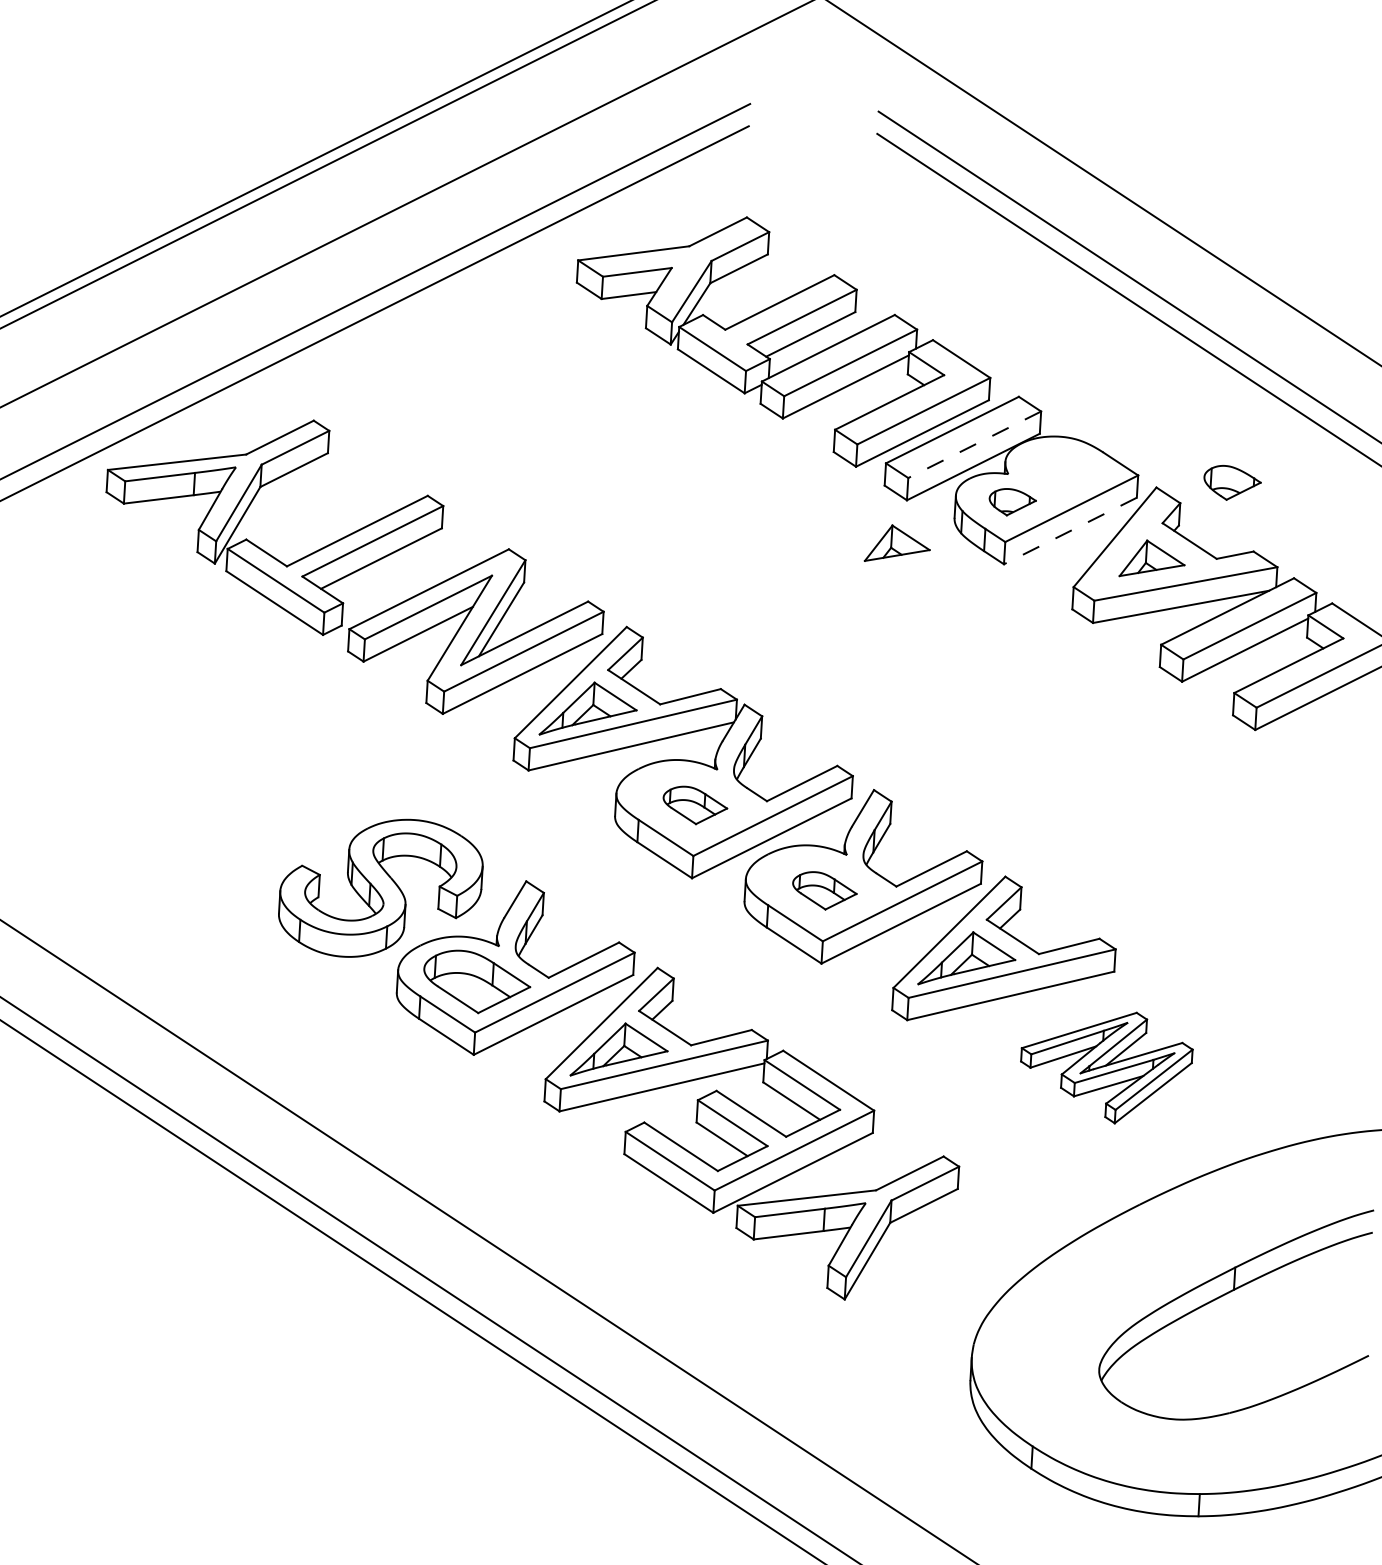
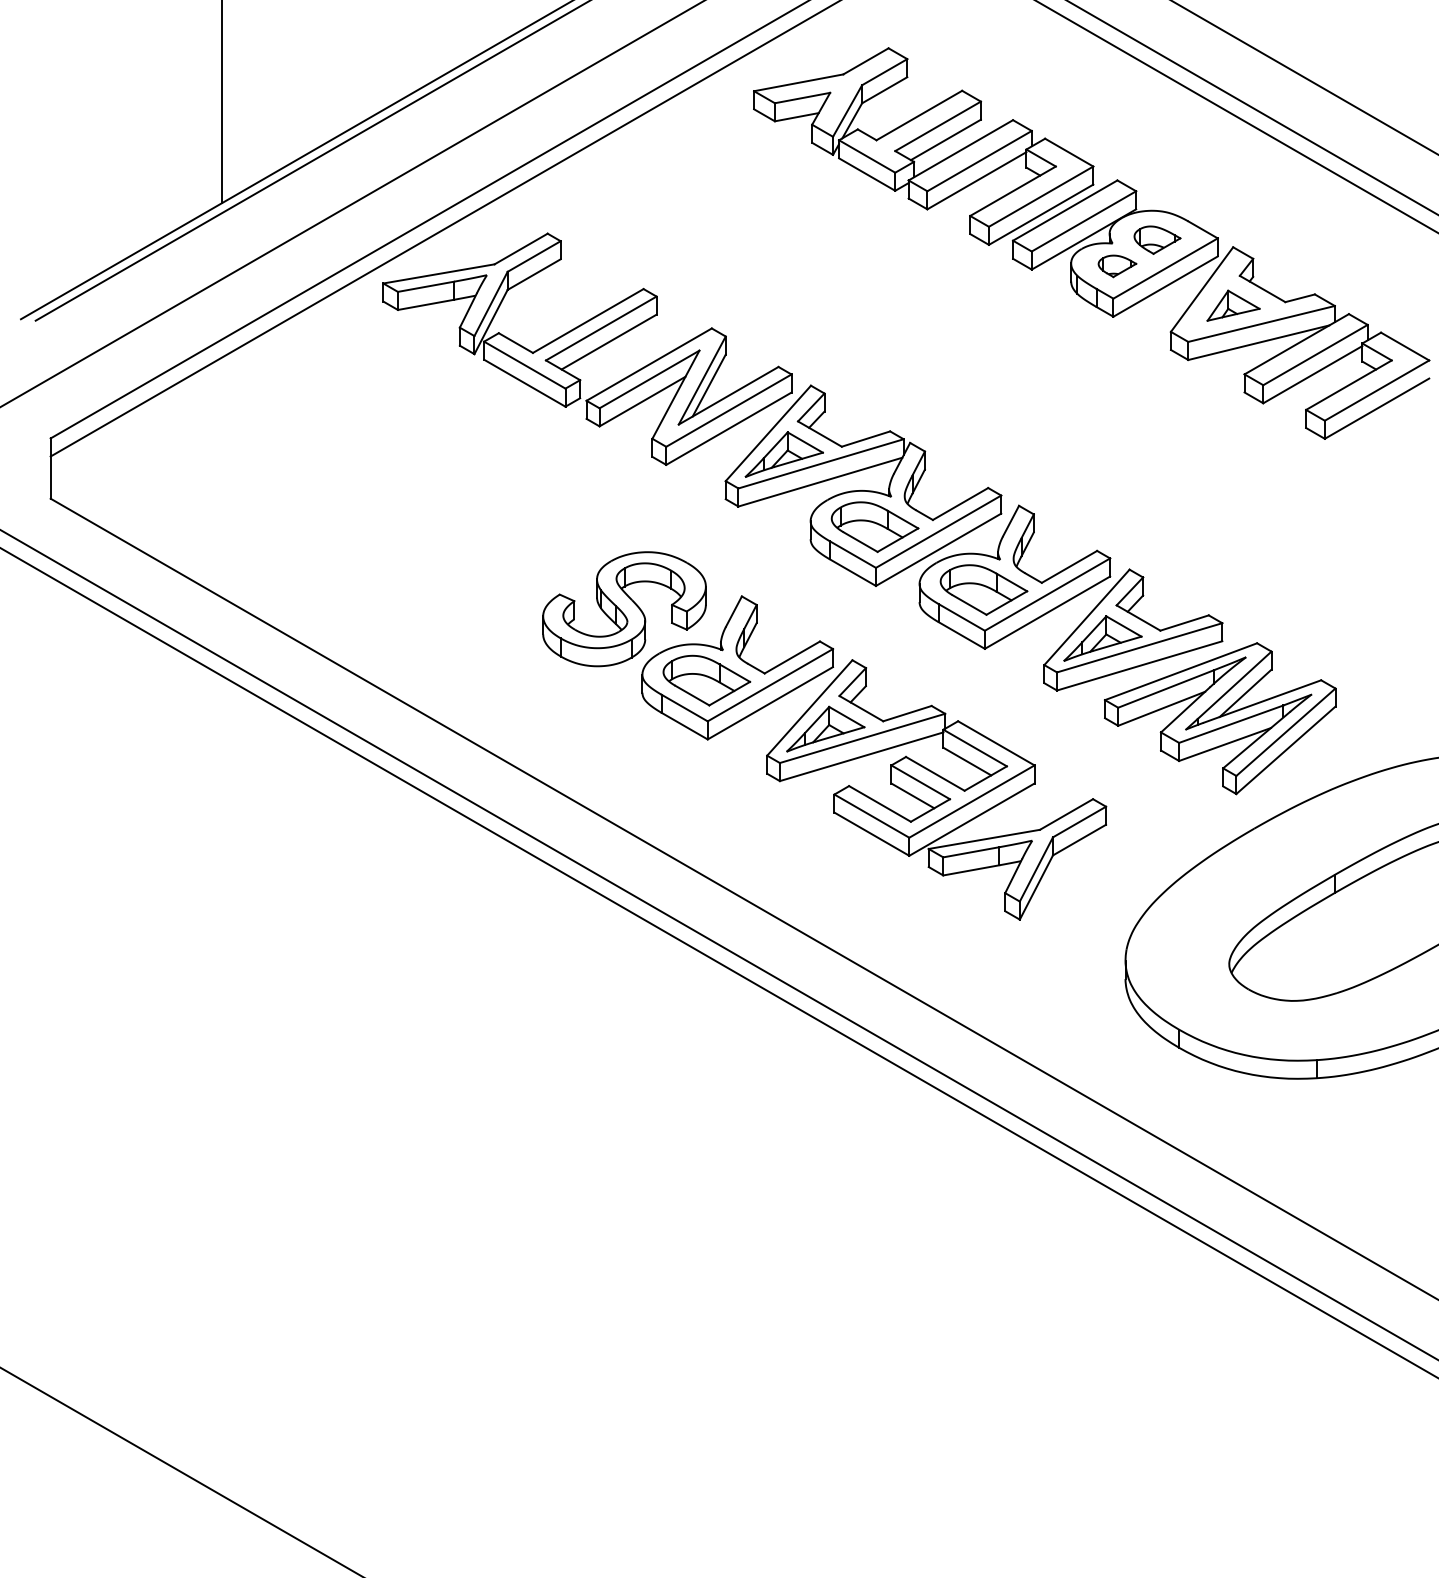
line: (974, 444) -> (1083, 221), dashed -> solid
part: (1232, 482) -> (1157, 239), moved
line: (1070, 530) -> (1165, 286), dashed -> solid
part: (897, 544) -> (1026, 305), removed
part: (694, 804) -> (874, 526), size x1.67
part: (824, 890) -> (983, 589), size x1.67
part: (1106, 1066) -> (1220, 718), size x1.67

